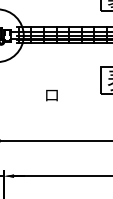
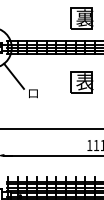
line: (27, 71) -> (14, 75), added

